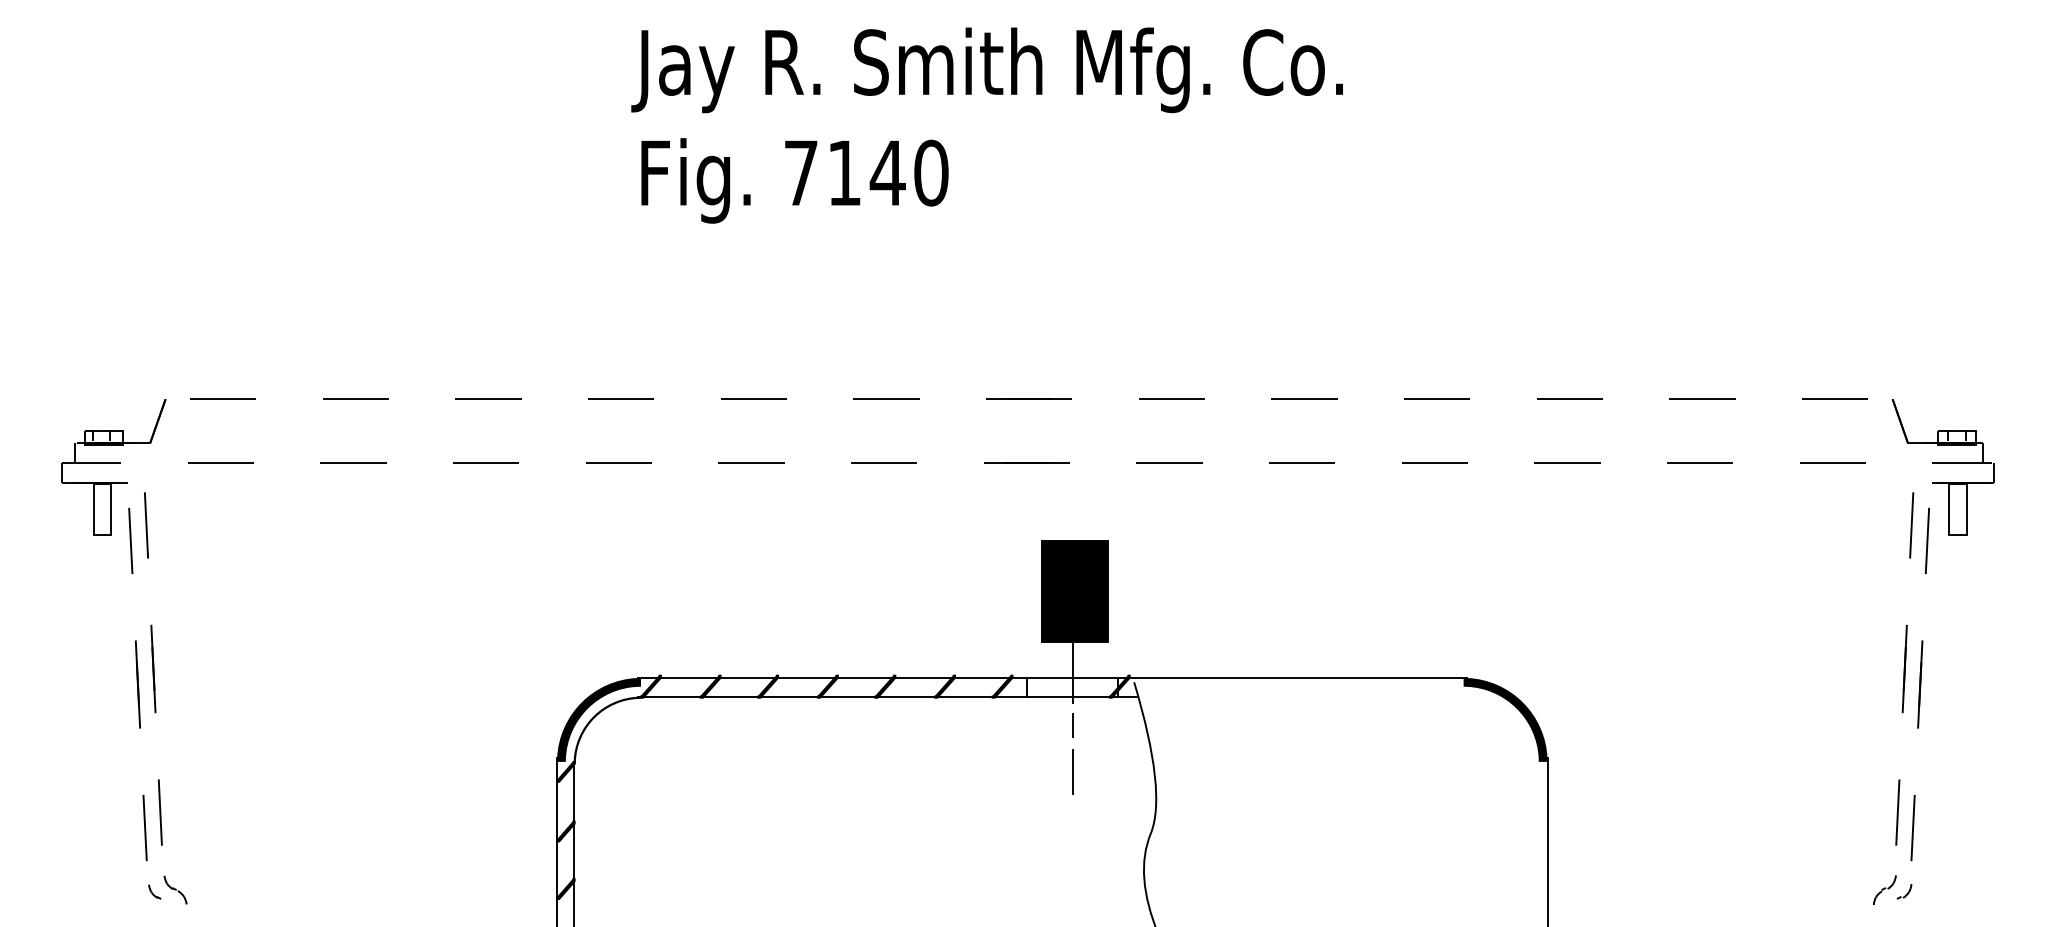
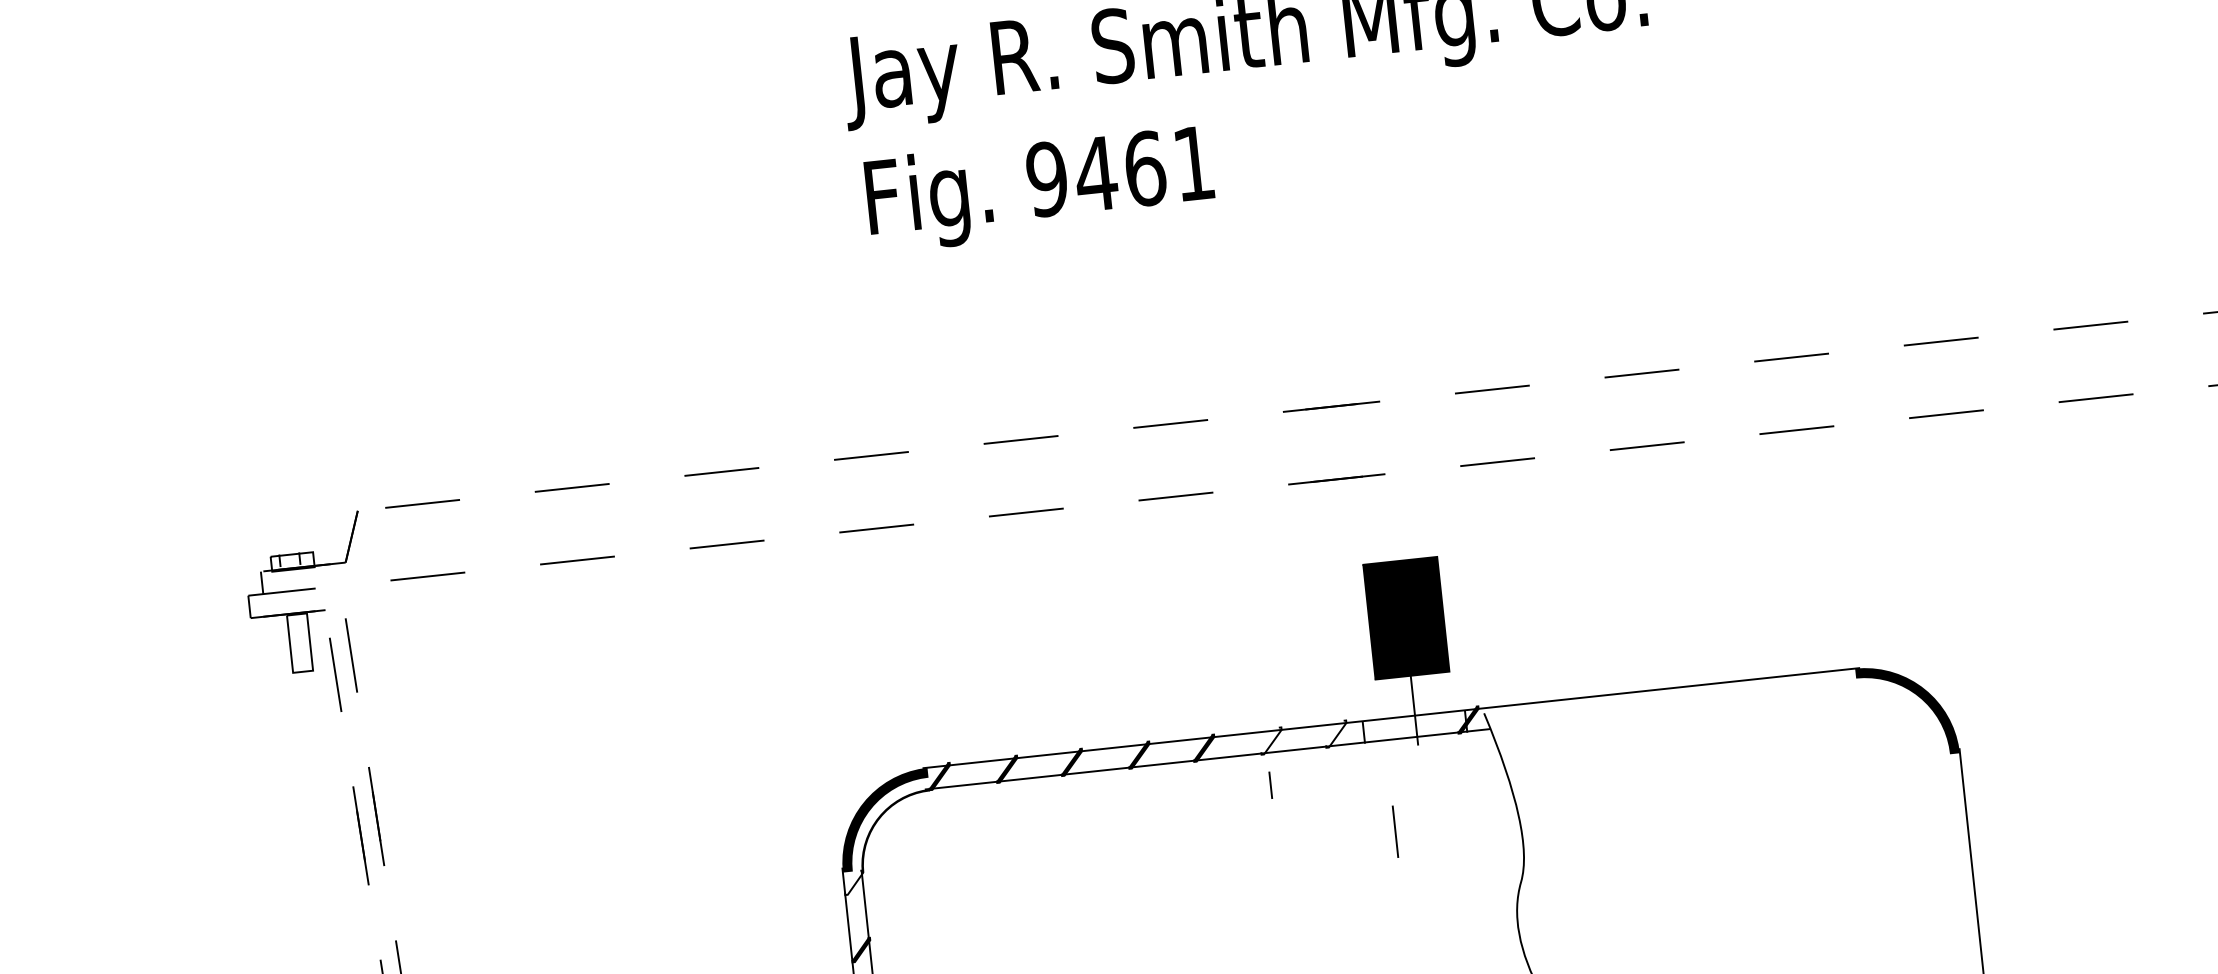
text: (866, 172) -> (1120, 170), 7140 -> 9461
fill: (945, 686) -> (1271, 740), removed
fill: (1002, 686) -> (1336, 733), removed
line: (1072, 725) -> (1269, 785), moved
fill: (565, 771) -> (853, 882), removed
line: (1072, 771) -> (1394, 831), moved

